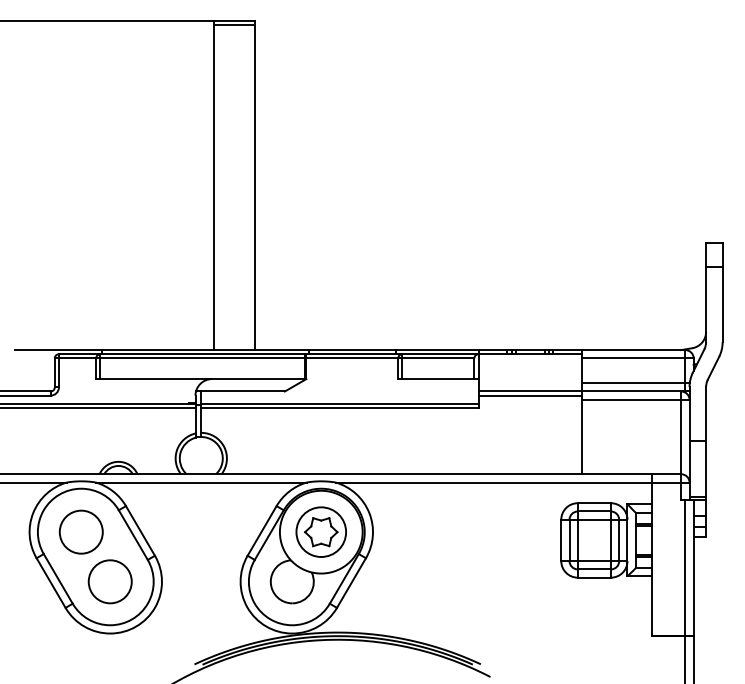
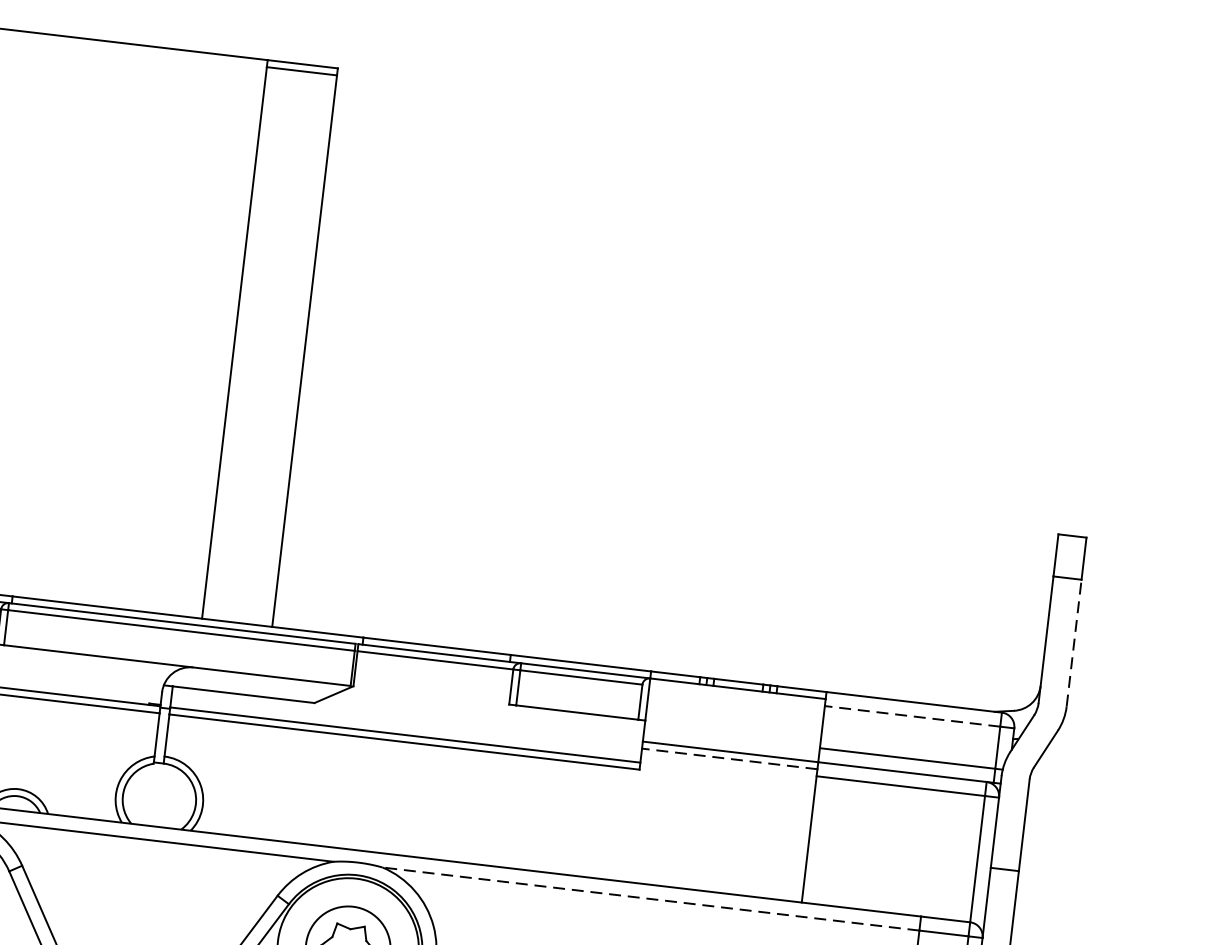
line: (722, 304) -> (1073, 642), solid -> dashed
line: (633, 358) -> (912, 716), solid -> dashed
line: (530, 395) -> (730, 758), solid -> dashed
line: (493, 482) -> (650, 898), solid -> dashed

